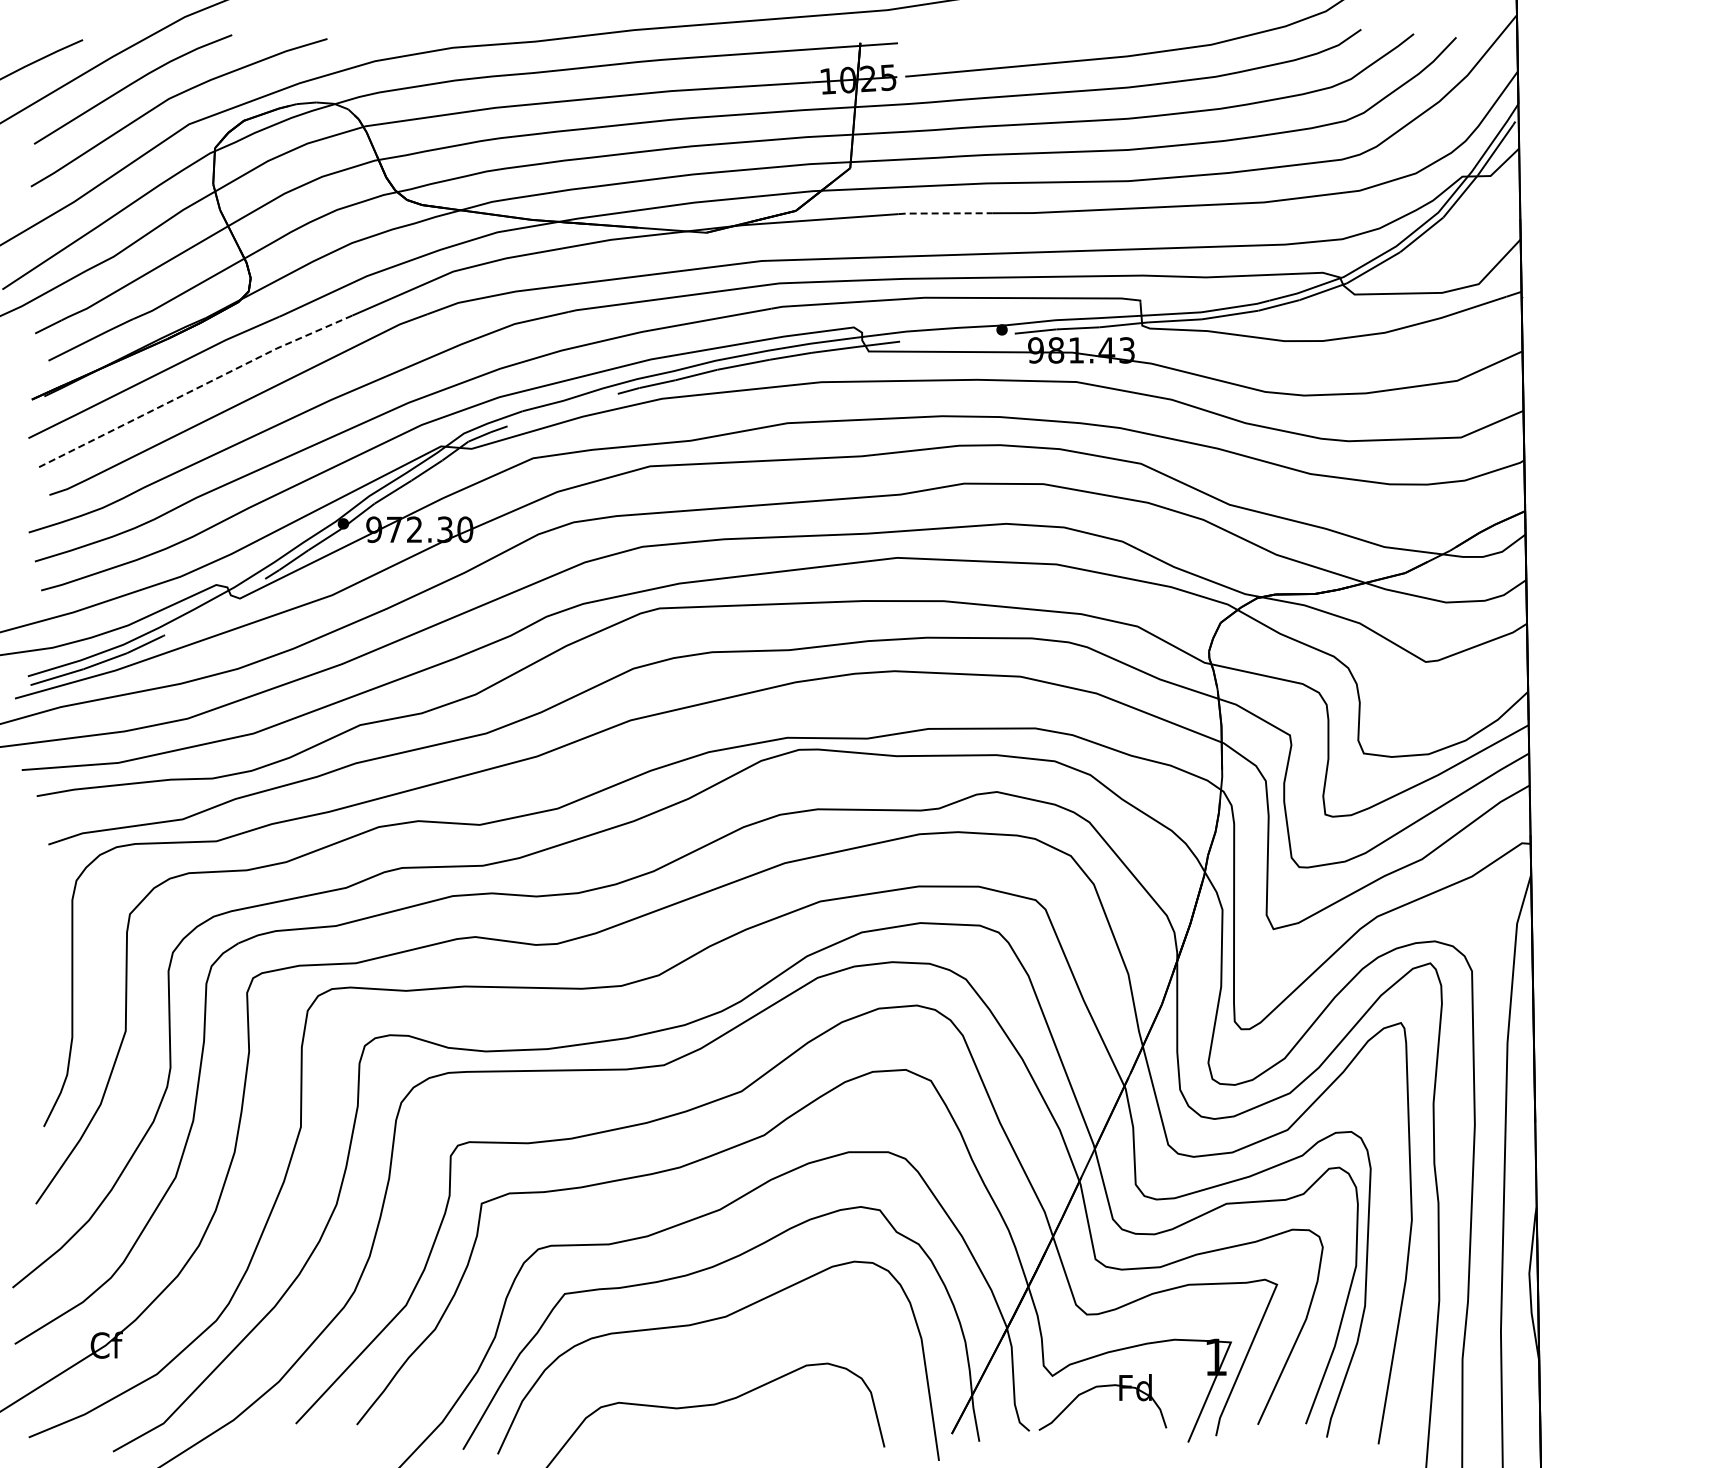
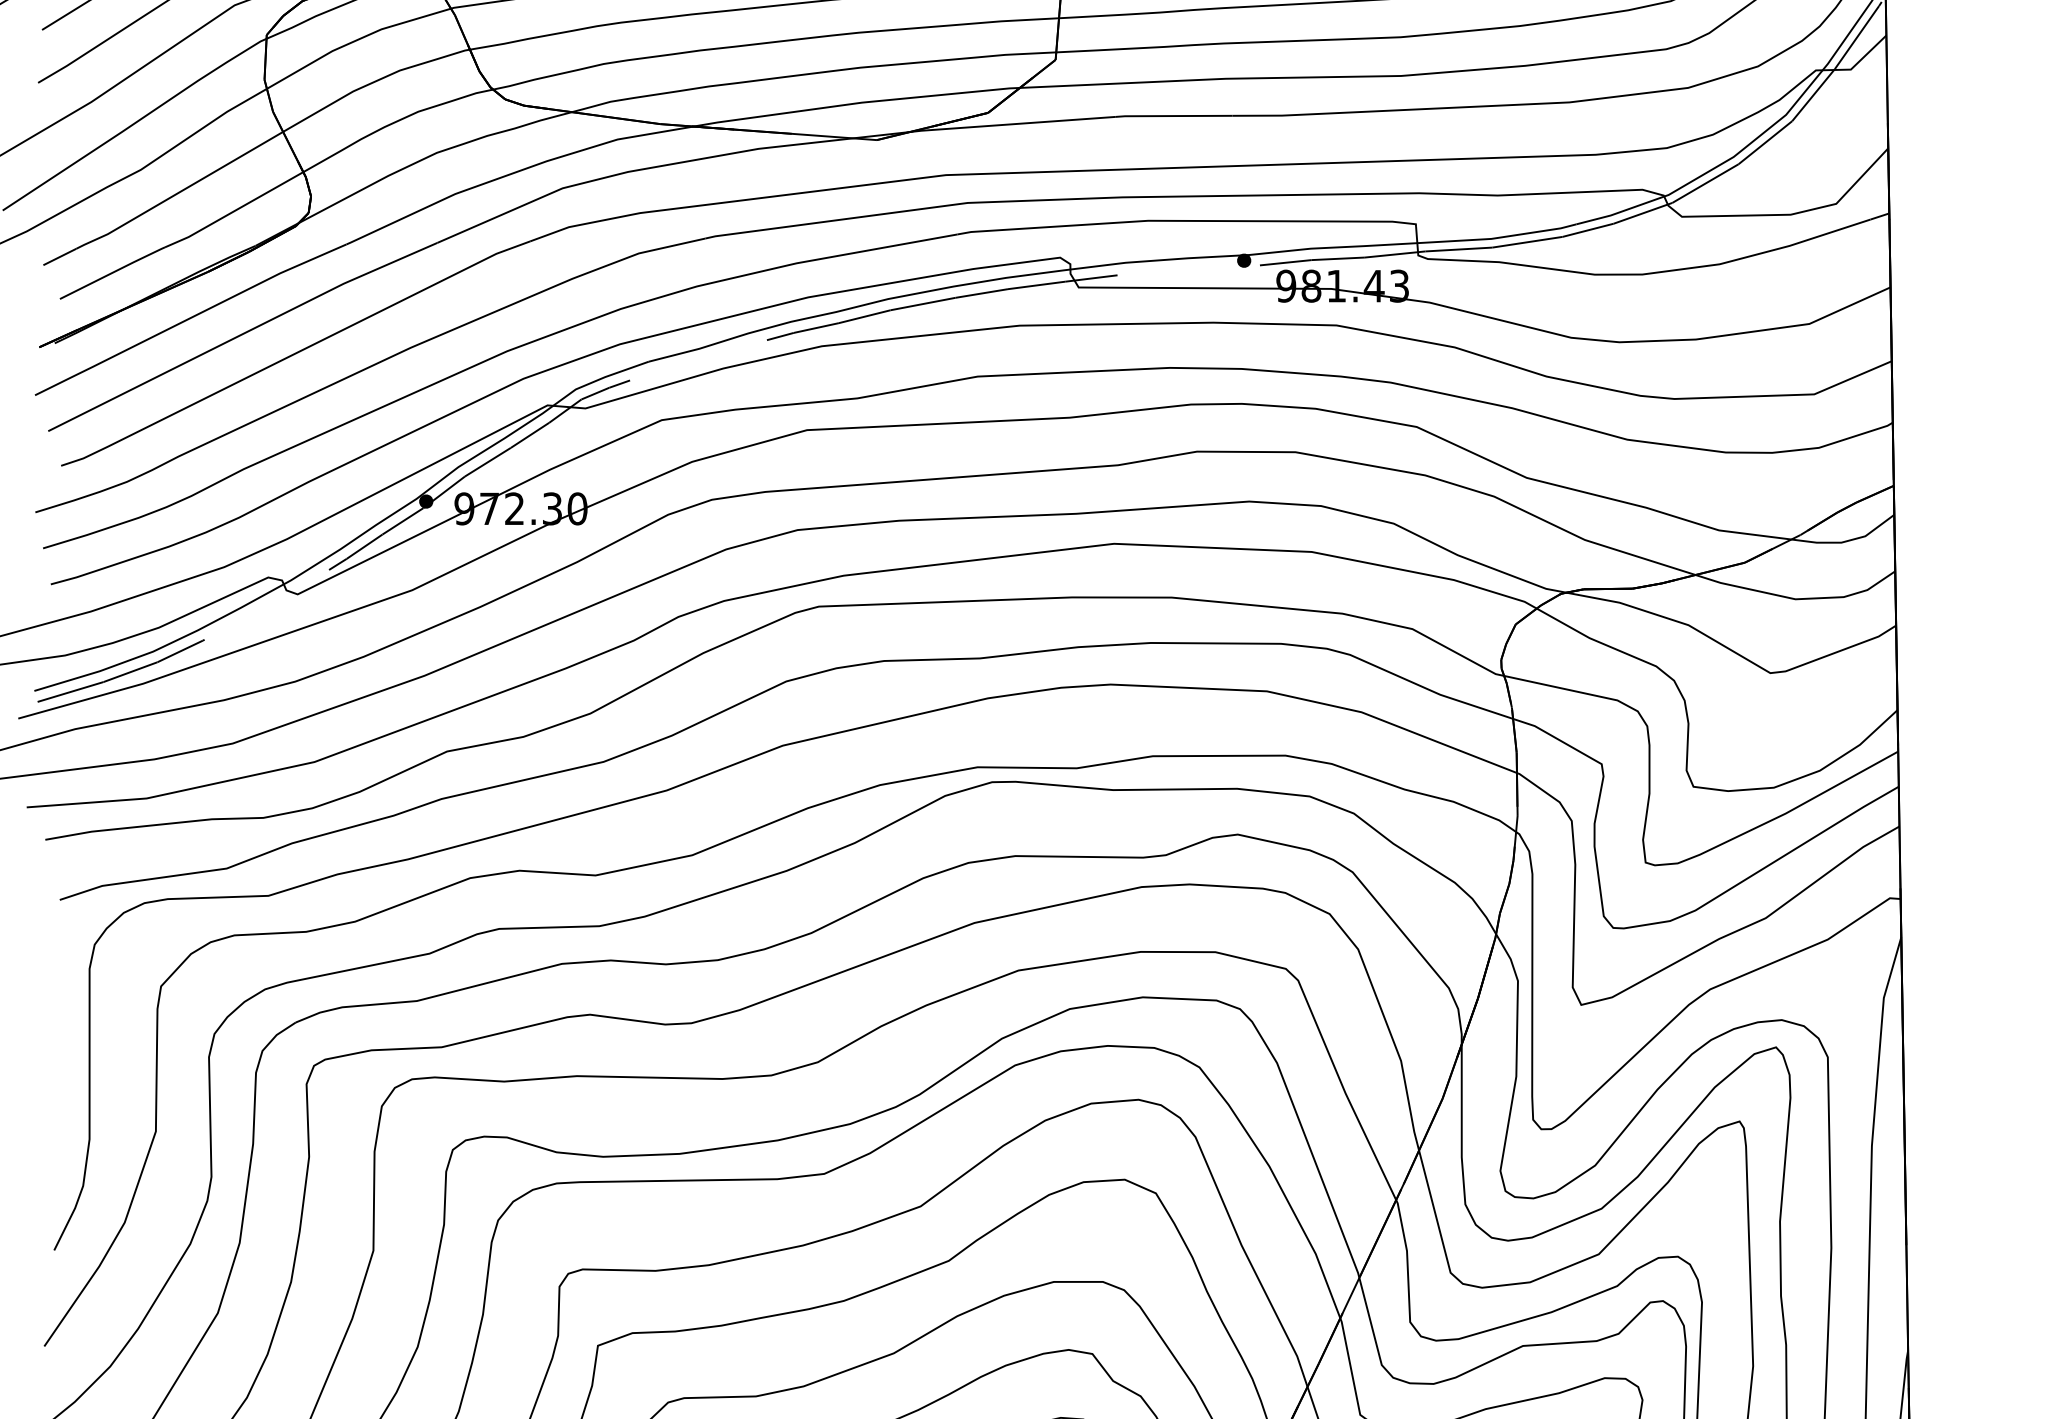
line: (944, 213) -> (1172, 116), dashed -> solid
line: (195, 389) -> (242, 334), dashed -> solid

